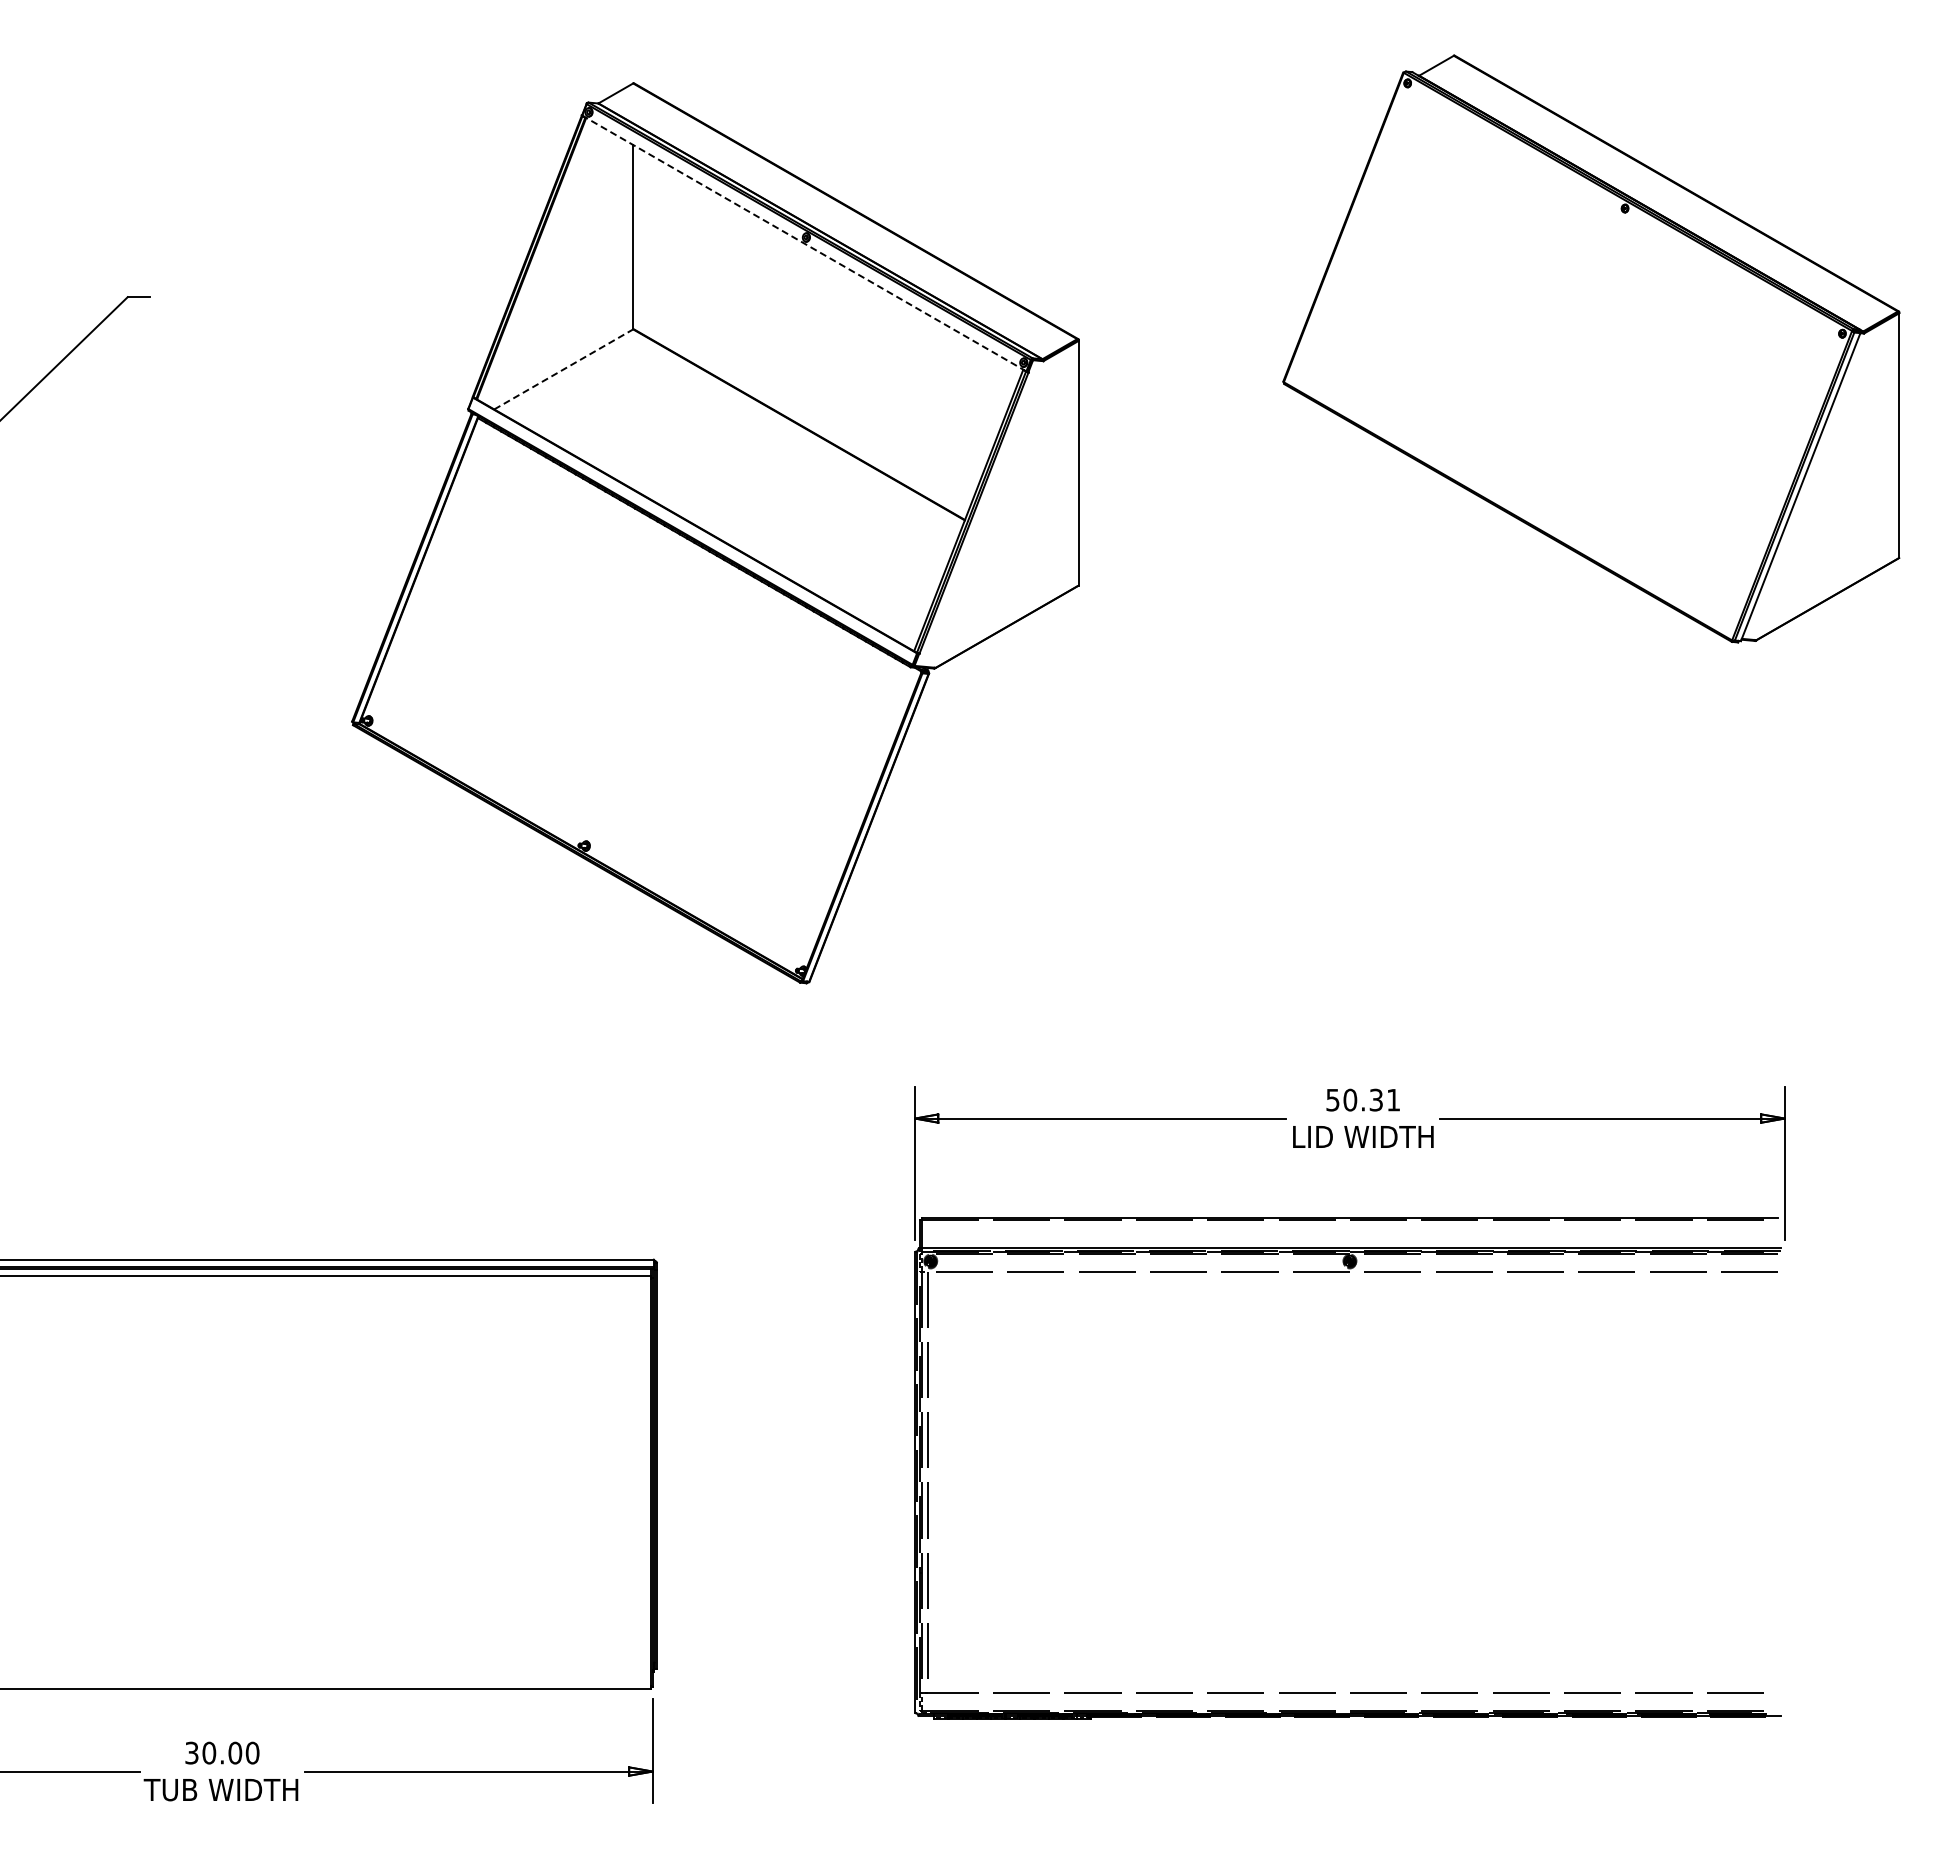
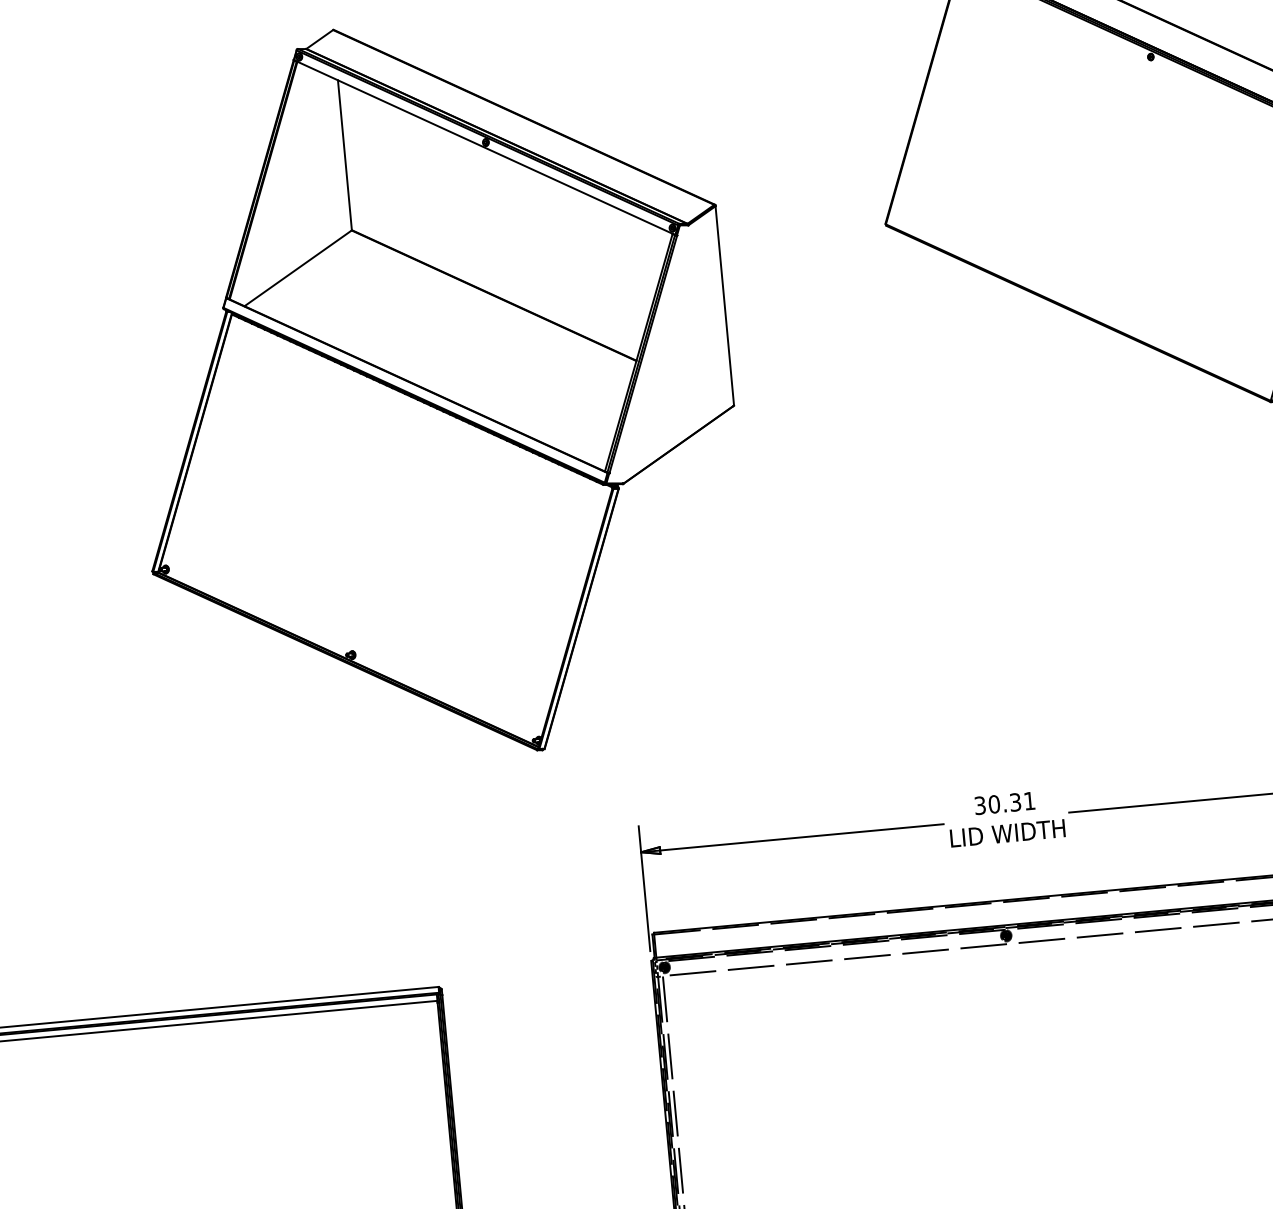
line: (803, 243) -> (483, 147), dashed -> solid
line: (564, 369) -> (298, 268), dashed -> solid
text: (1333, 1099) -> (980, 805), 50.31 -> 30.31

